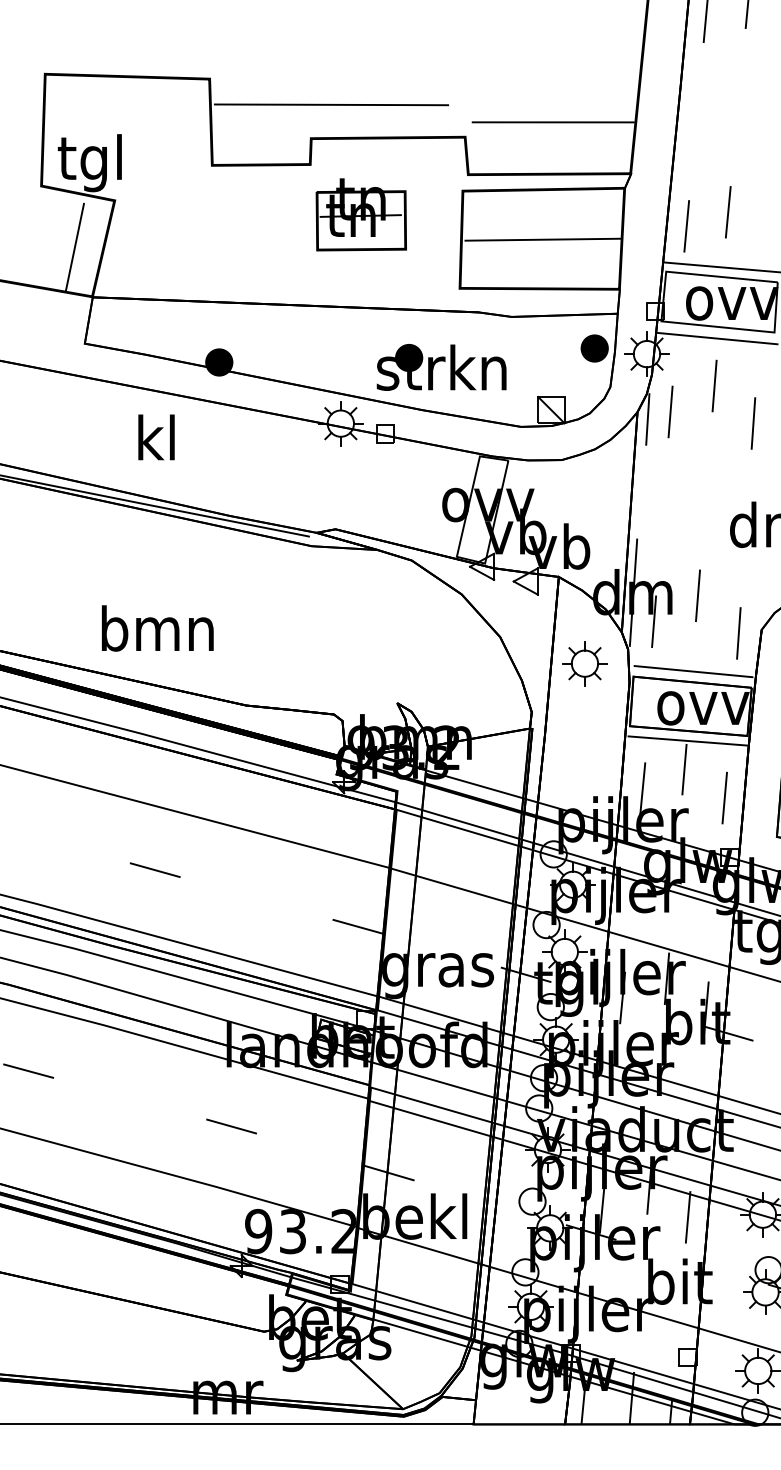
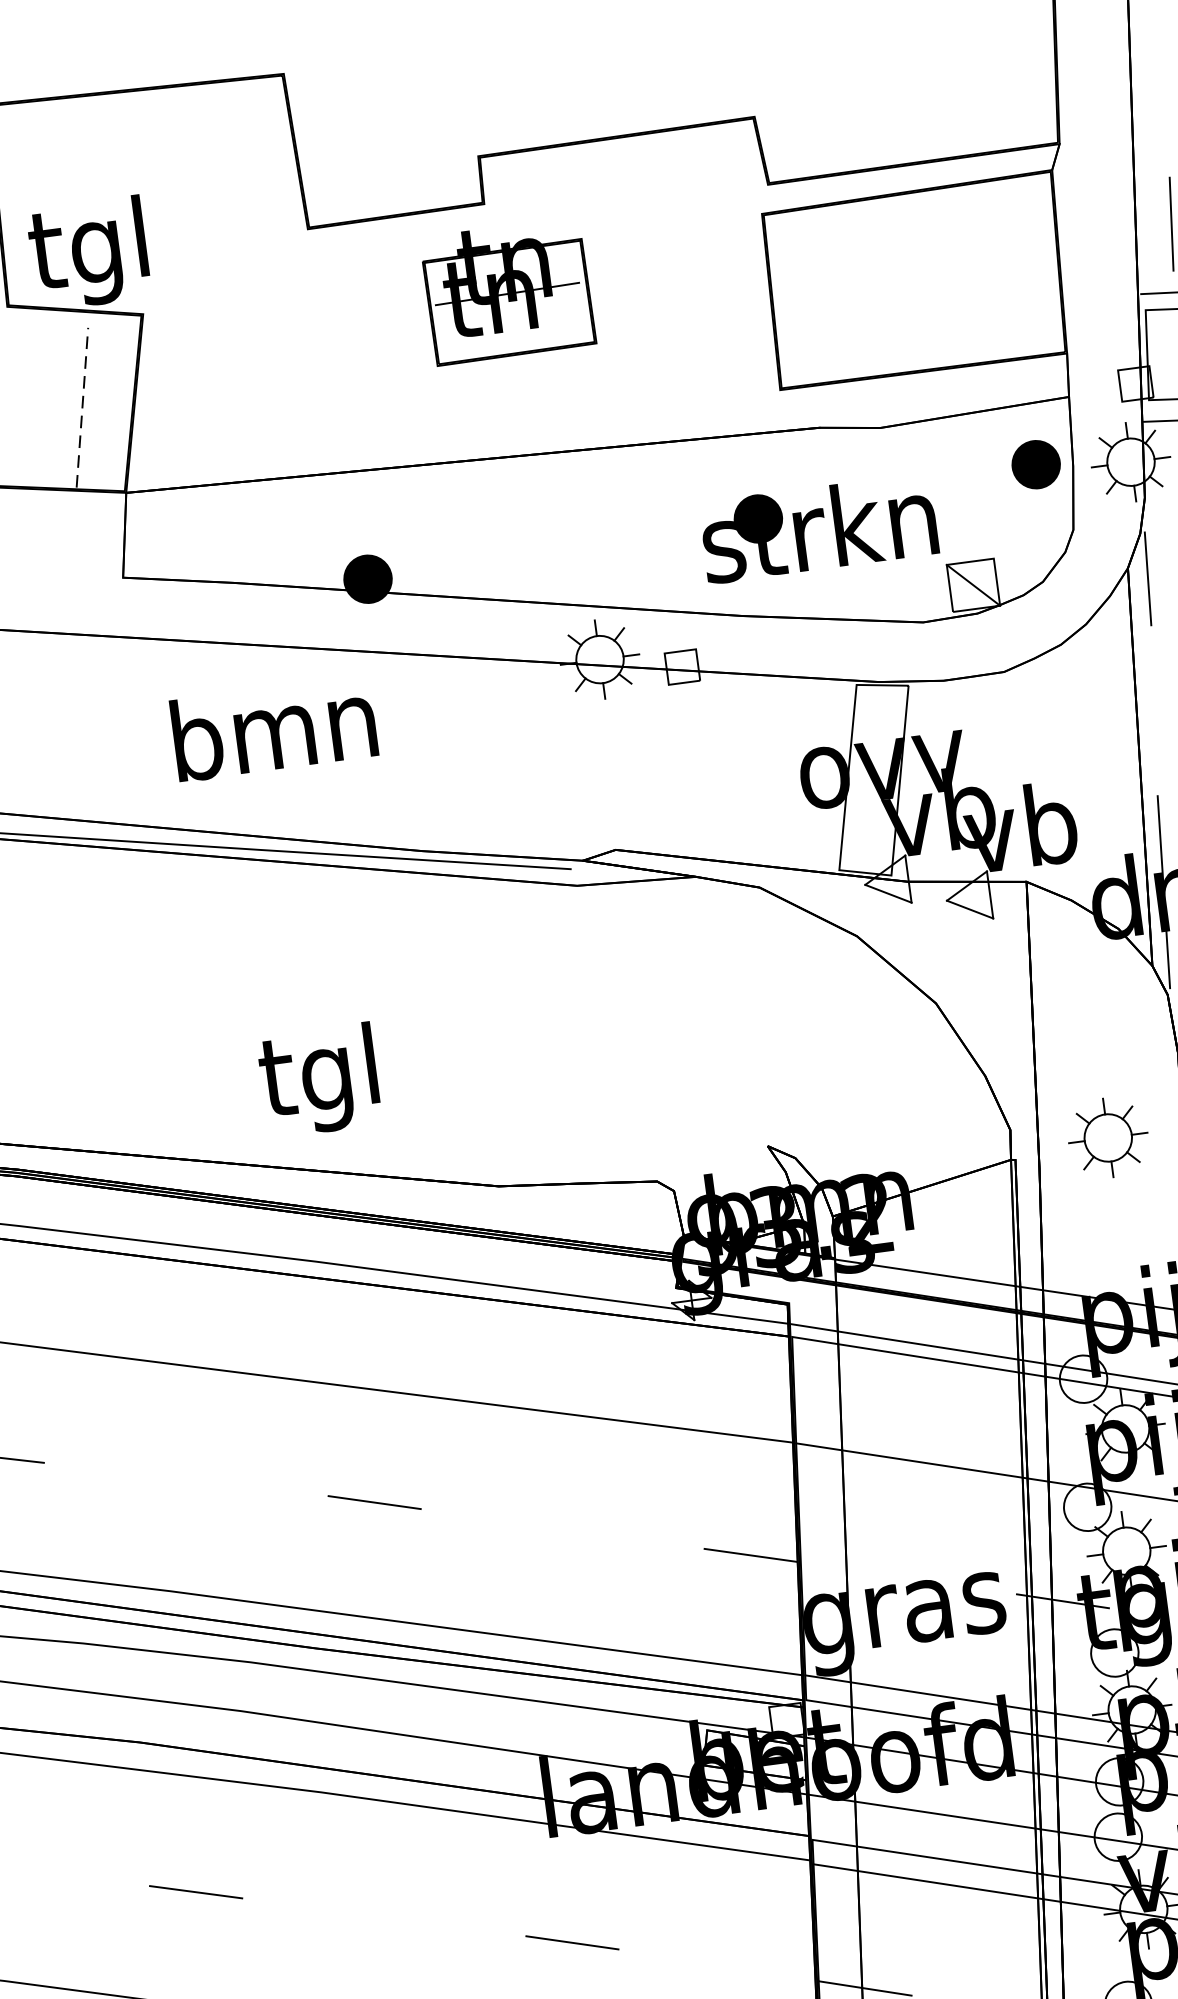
line: (331, 104) -> (507, 91), removed
line: (552, 122) -> (906, 70), removed
part: (360, 214) -> (506, 291), moved
line: (542, 239) -> (916, 282), removed
line: (75, 246) -> (83, 406), solid -> dashed
part: (441, 367) -> (818, 528), moved
text: (156, 437) -> (273, 728), kl -> bmn
text: (157, 634) -> (322, 1080), bmn -> tgl
part: (584, 663) -> (1107, 1137), moved

